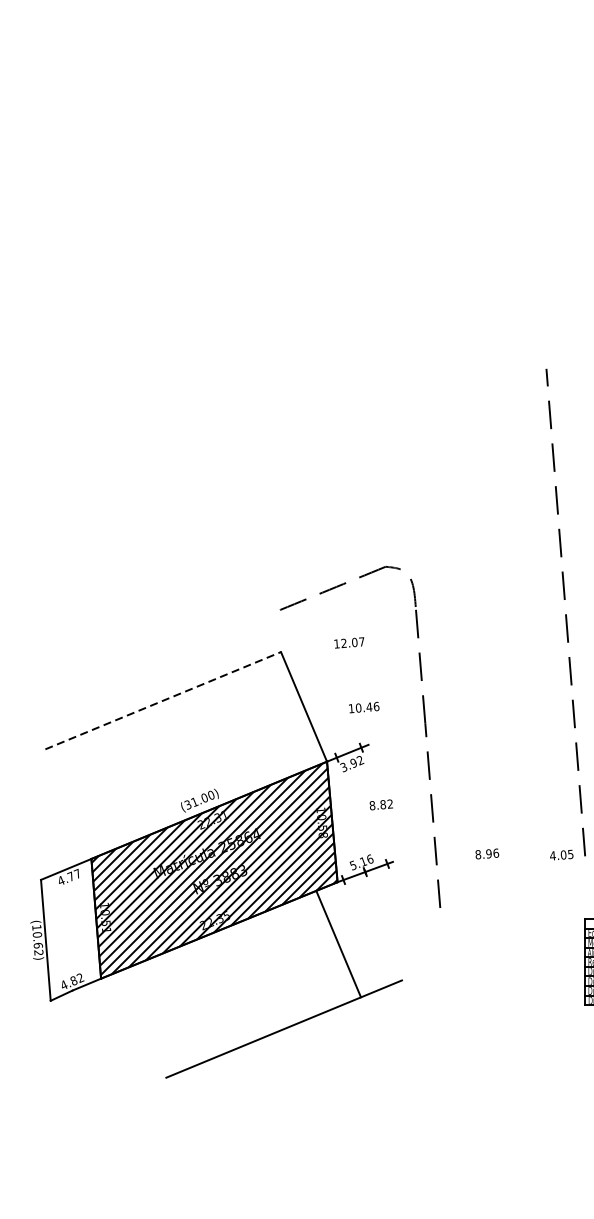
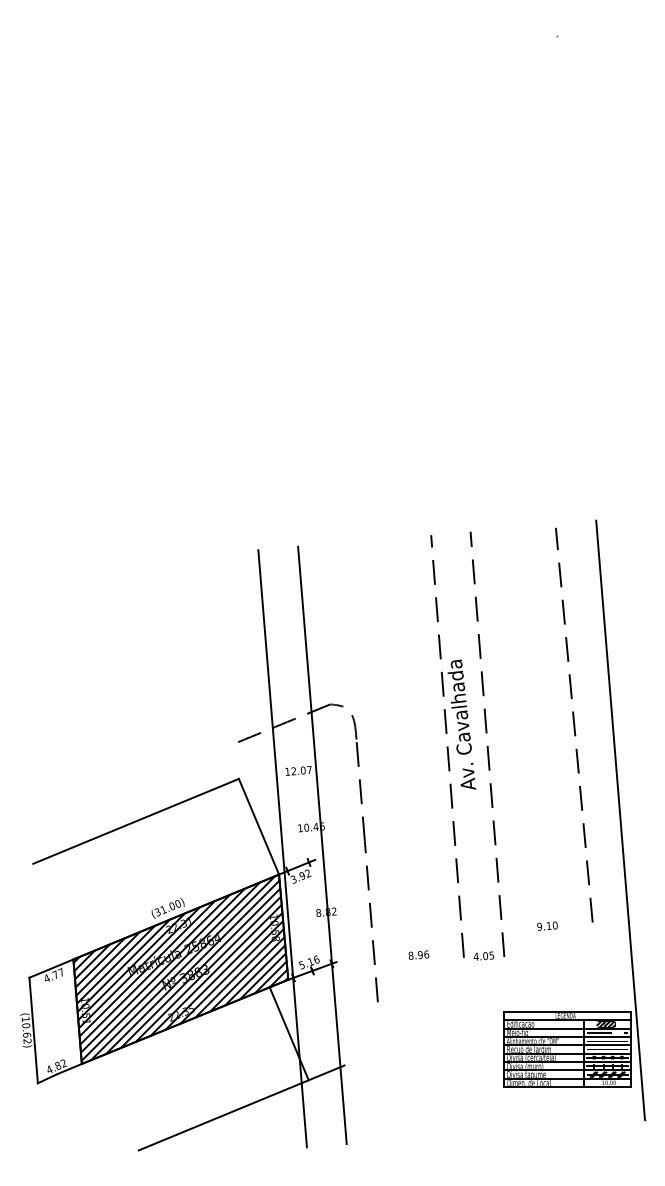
part: (526, 614) -> (453, 746), added
line: (163, 700) -> (136, 821), dashed -> solid
line: (376, 728) -> (322, 845), added
line: (330, 731) -> (282, 848), added

